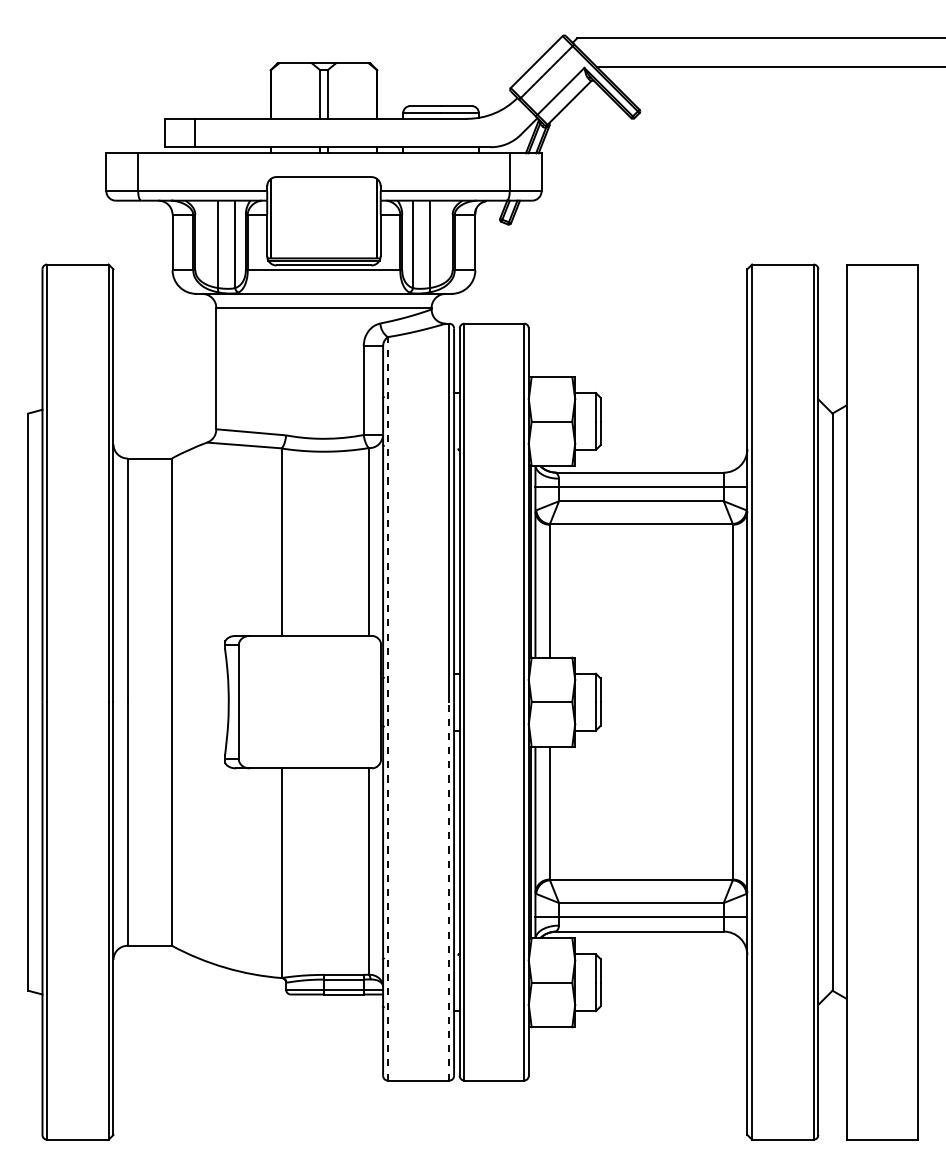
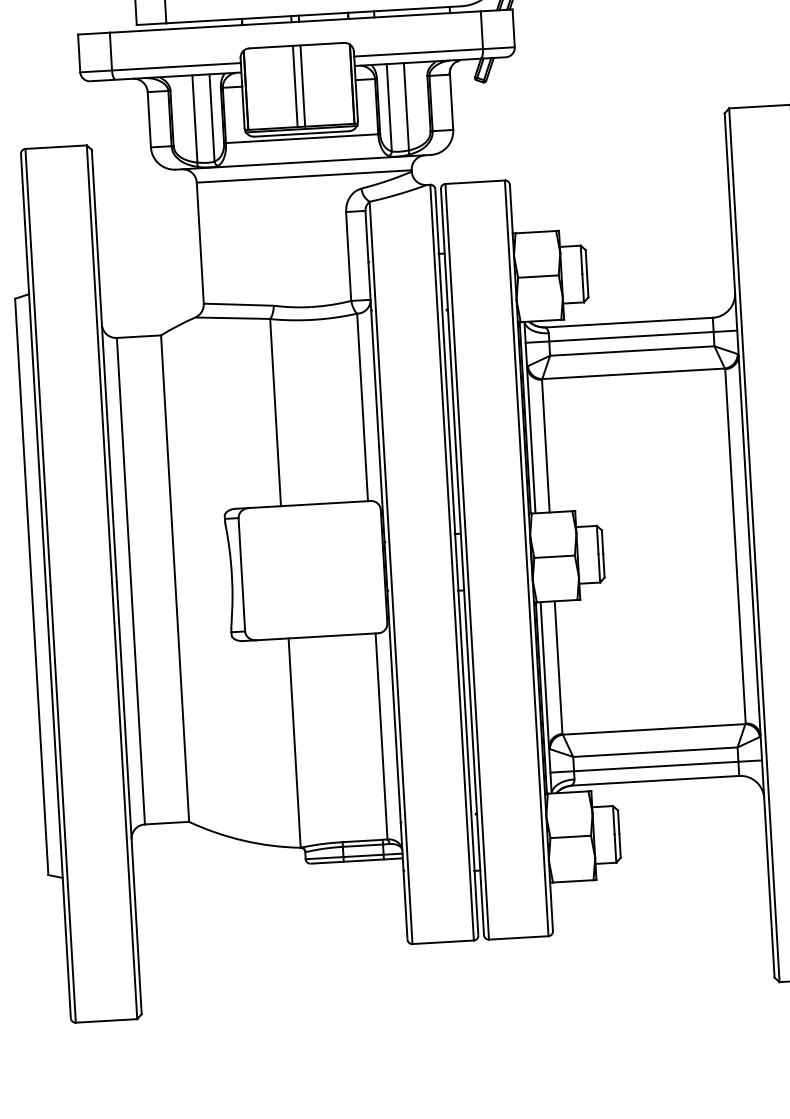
line: (320, 217) -> (295, 86), added
line: (327, 217) -> (302, 85), added
line: (387, 708) -> (390, 572), dashed -> solid
line: (449, 890) -> (463, 750), dashed -> solid

